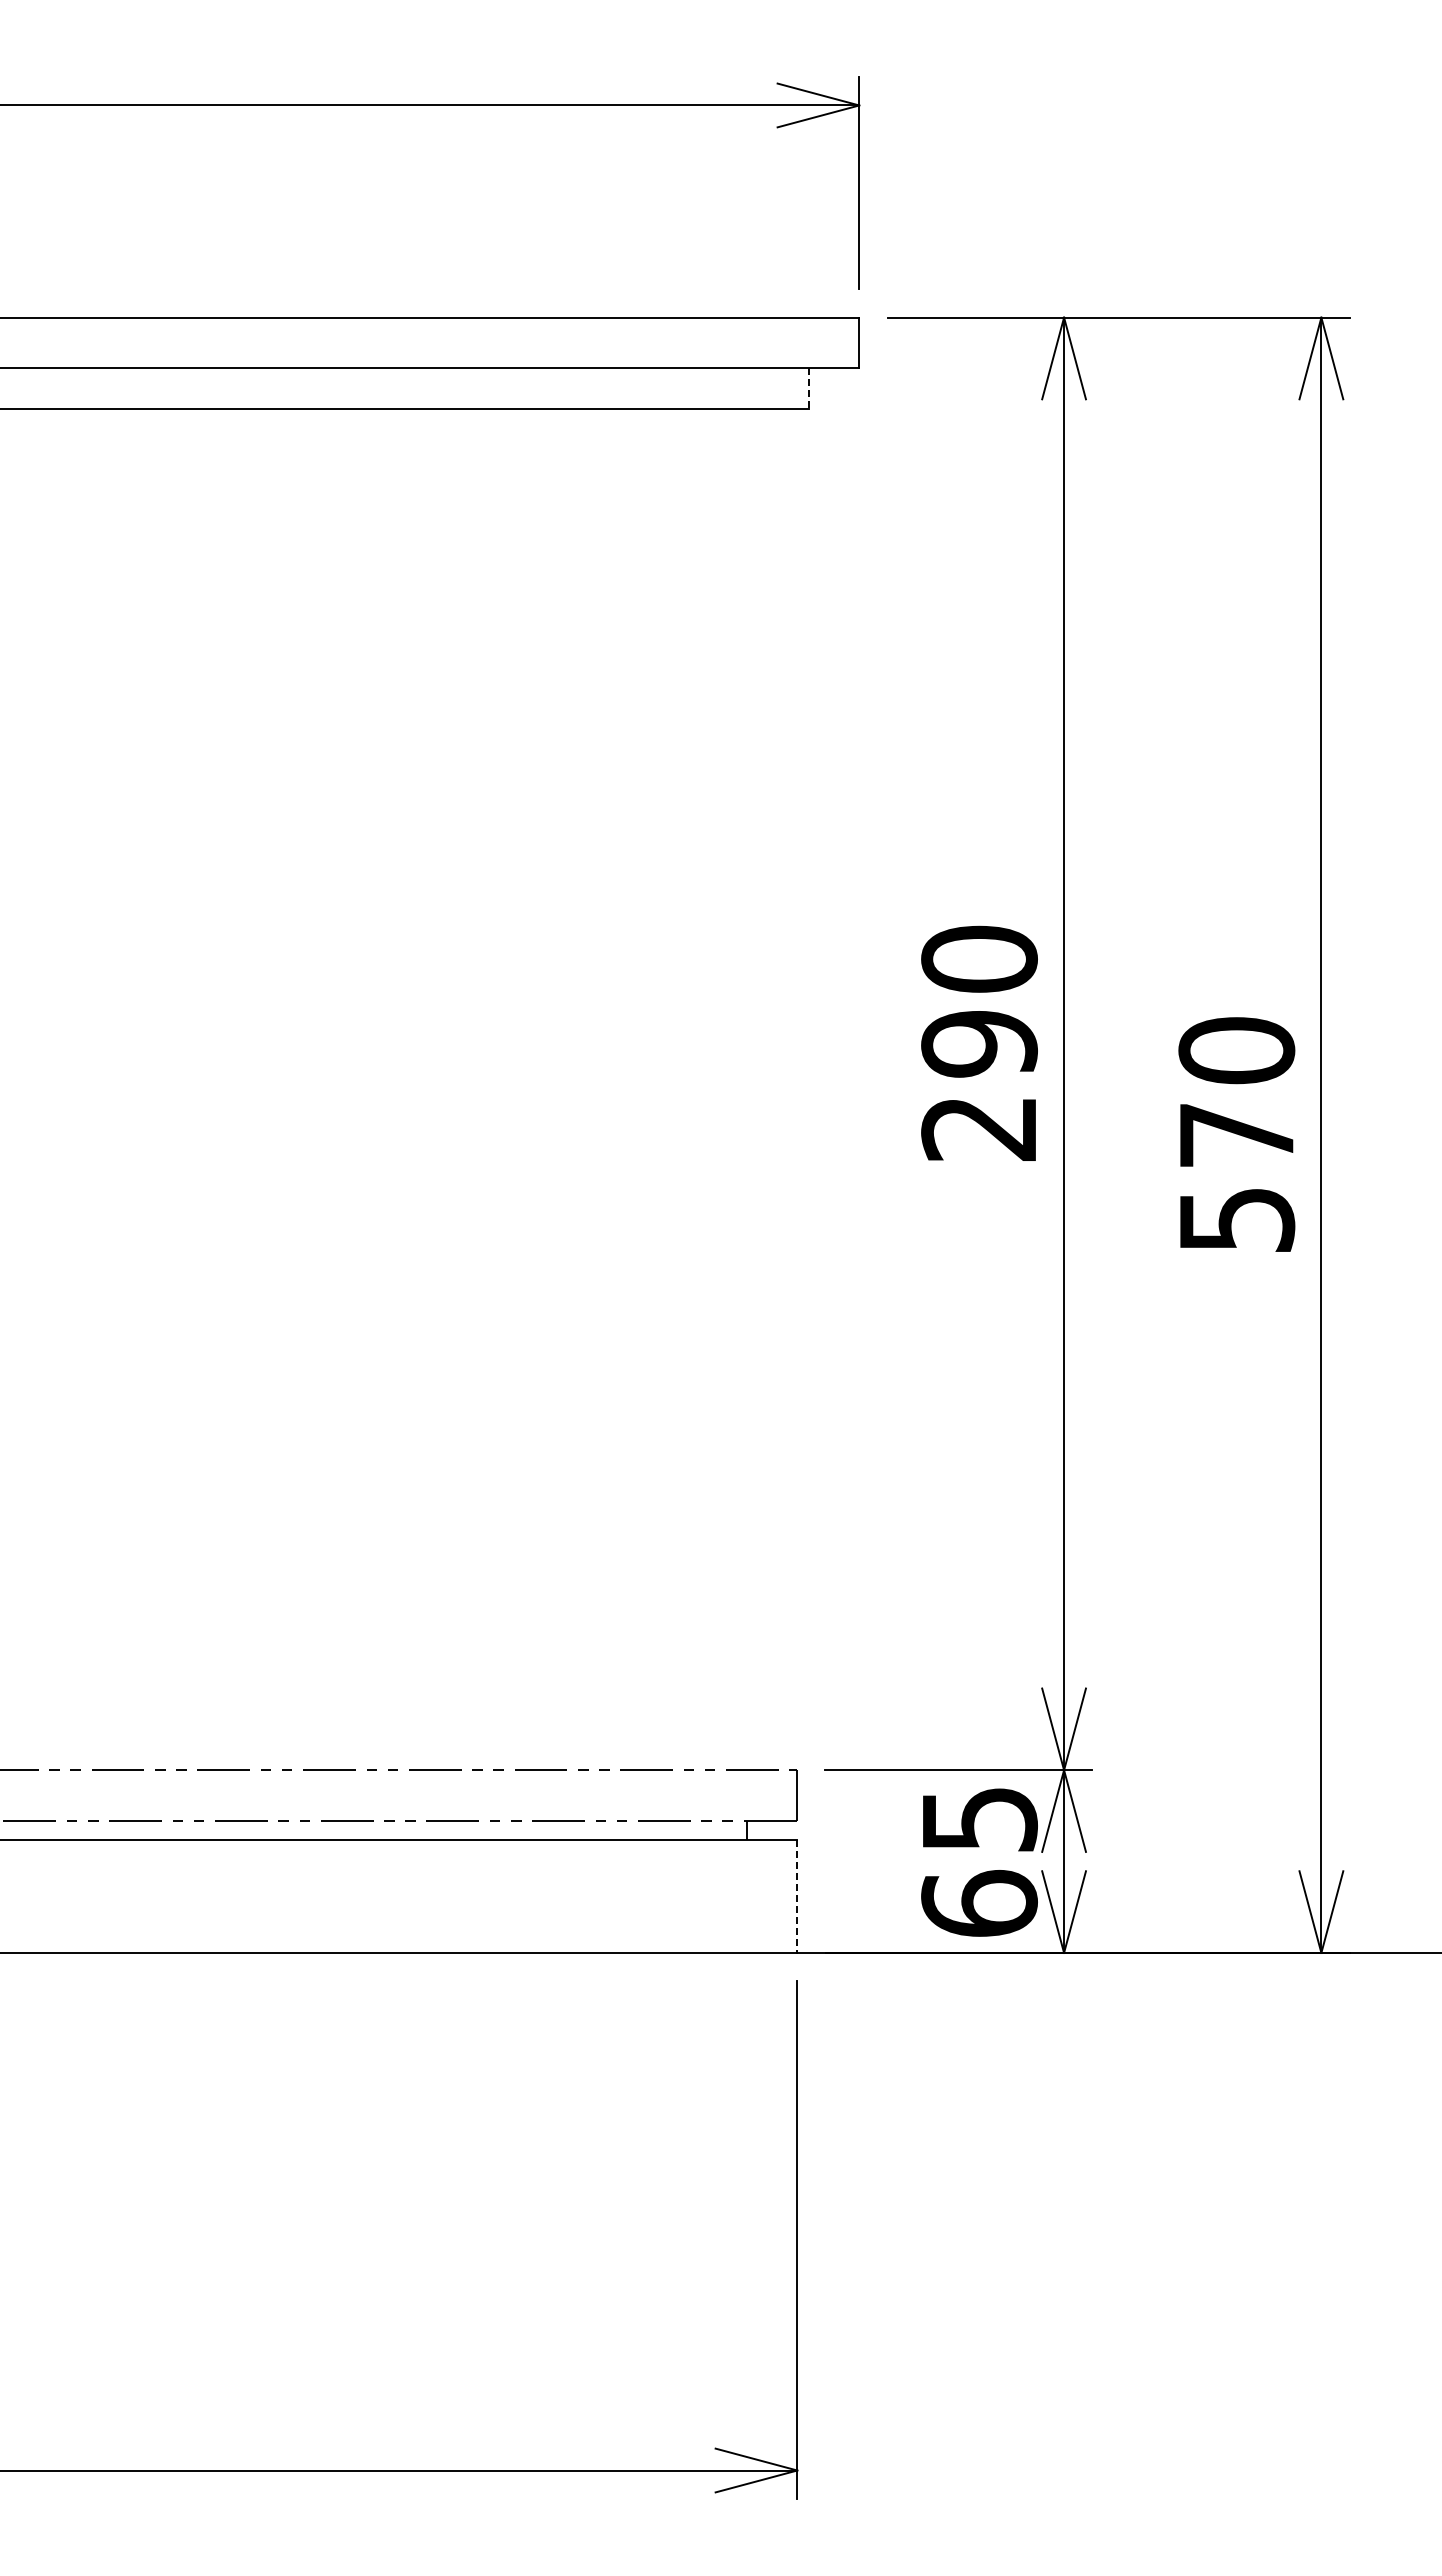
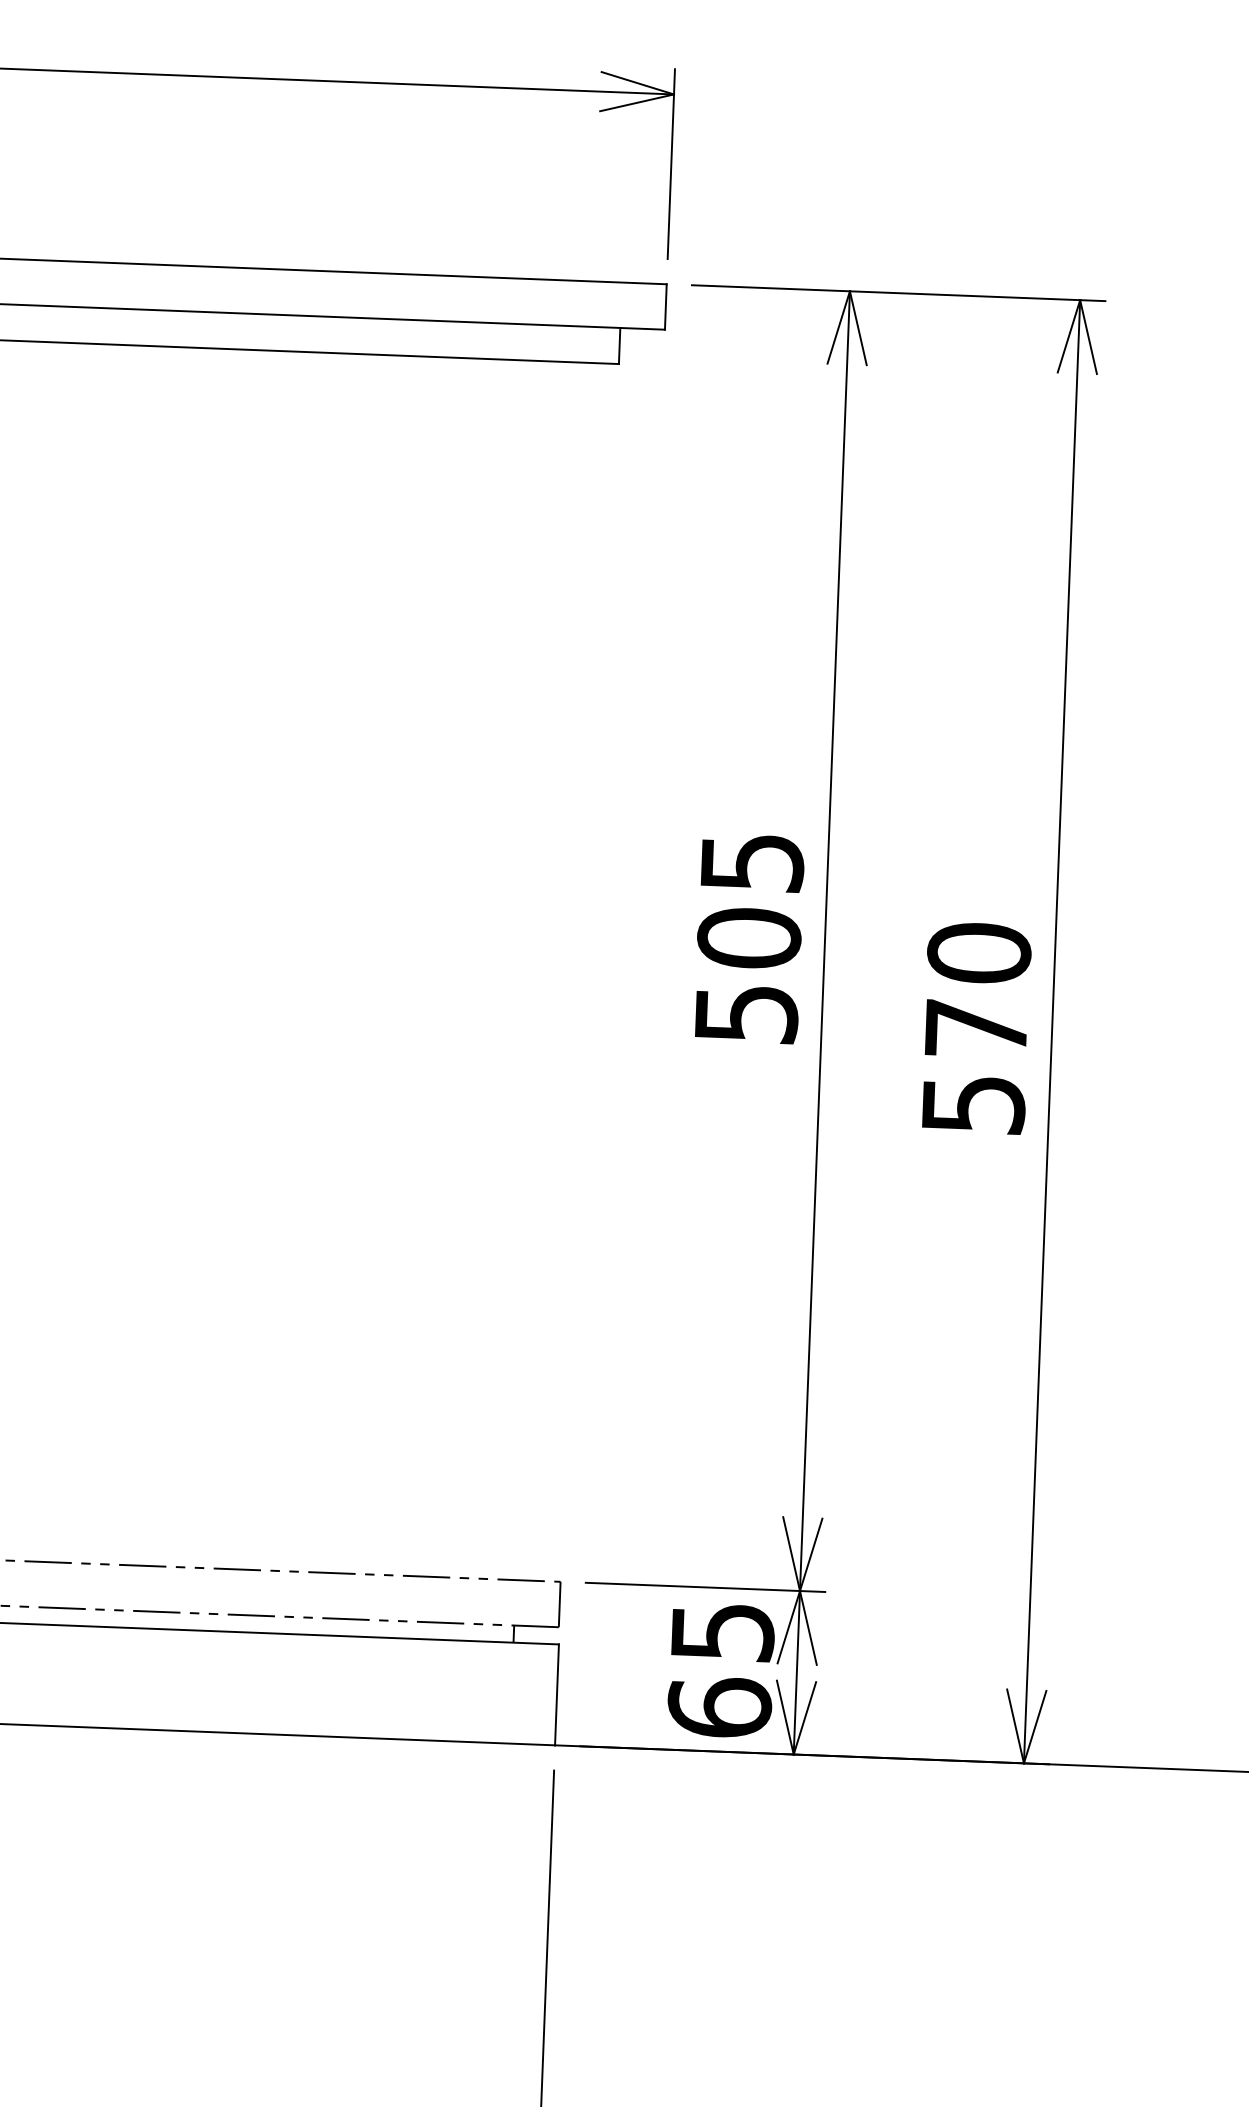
line: (809, 389) -> (619, 346), dashed -> solid
text: (979, 1042) -> (749, 936), 290 -> 505
line: (797, 1897) -> (557, 1695), dashed -> solid

